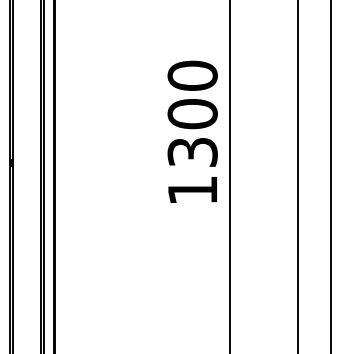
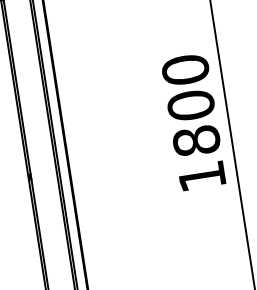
text: (192, 152) -> (196, 141), 1300 -> 1800

